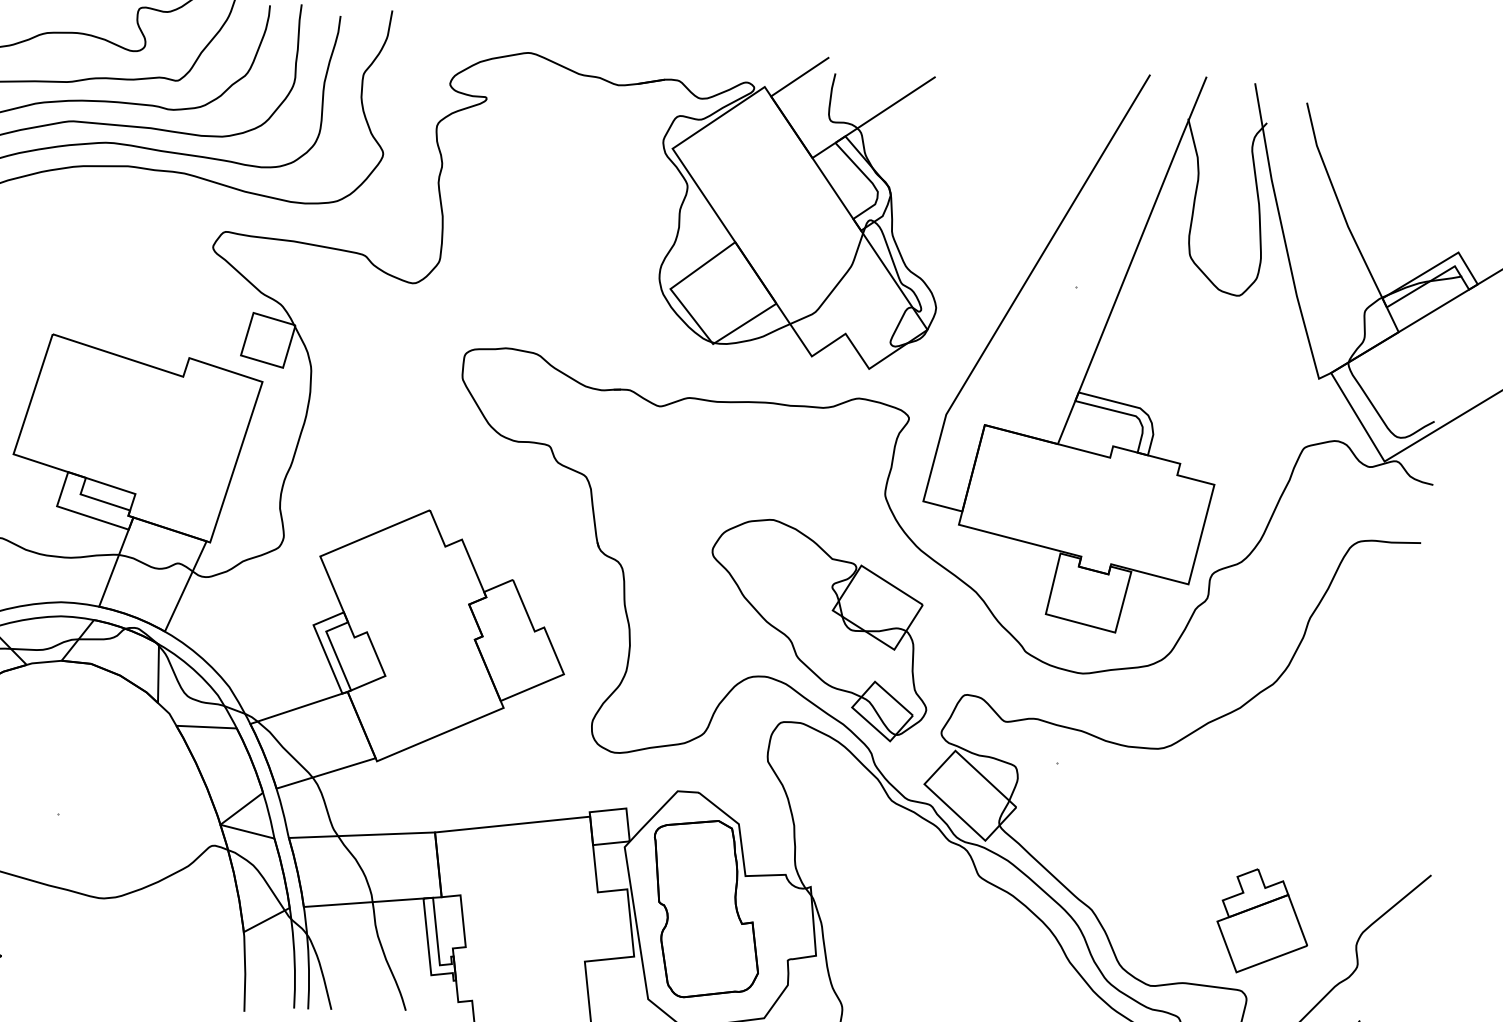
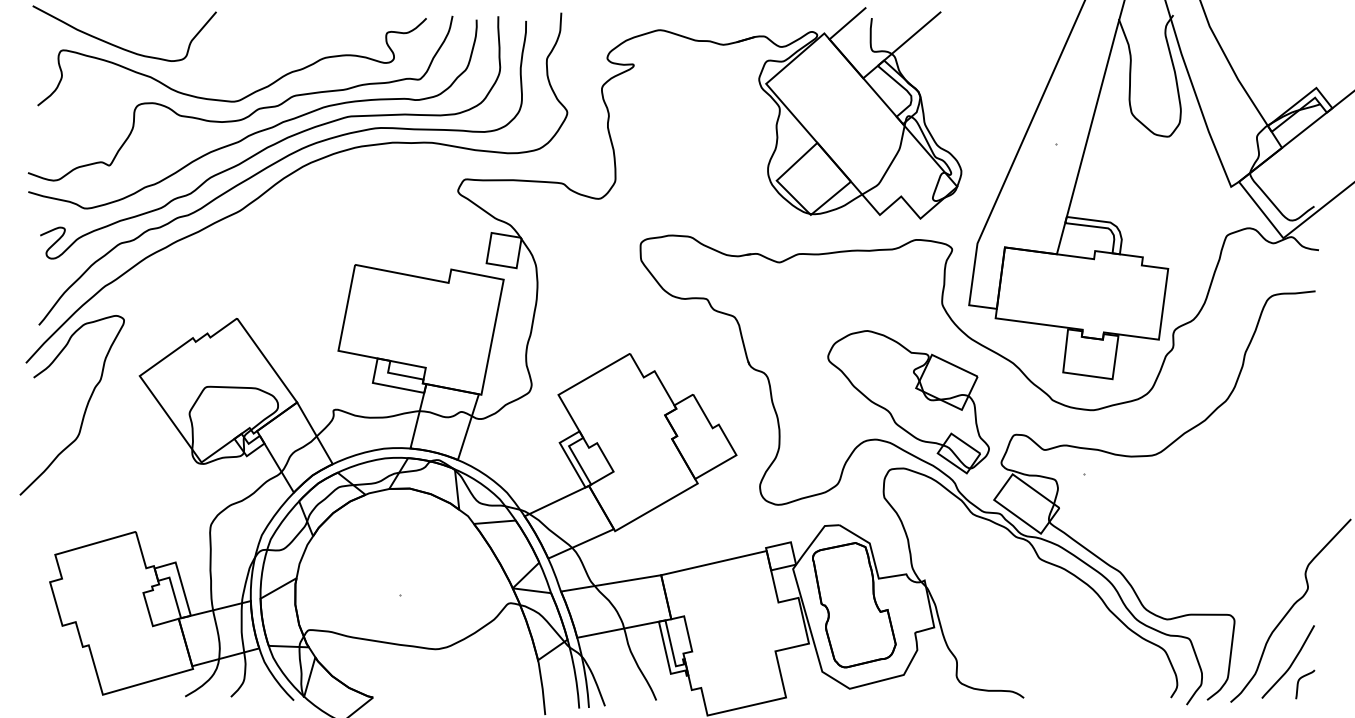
part: (1263, 922) -> (1239, 566), removed

